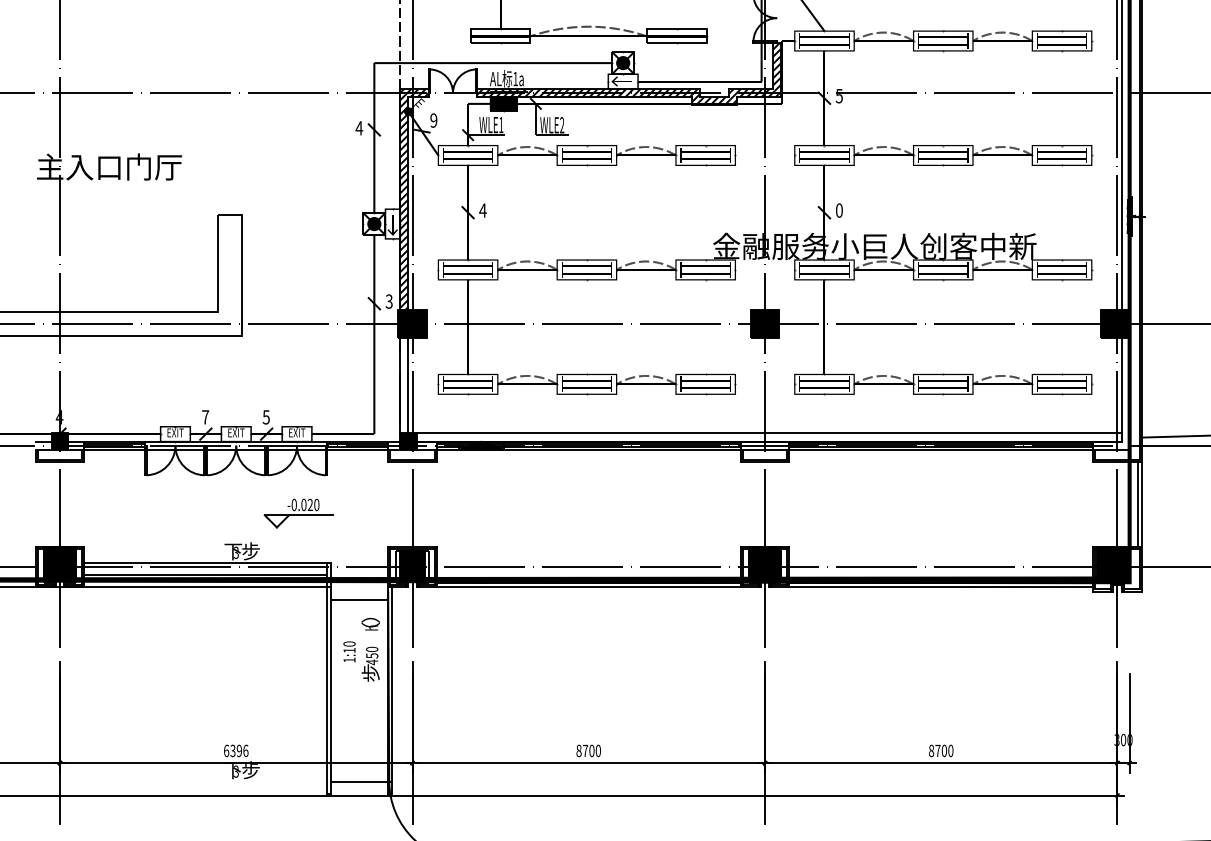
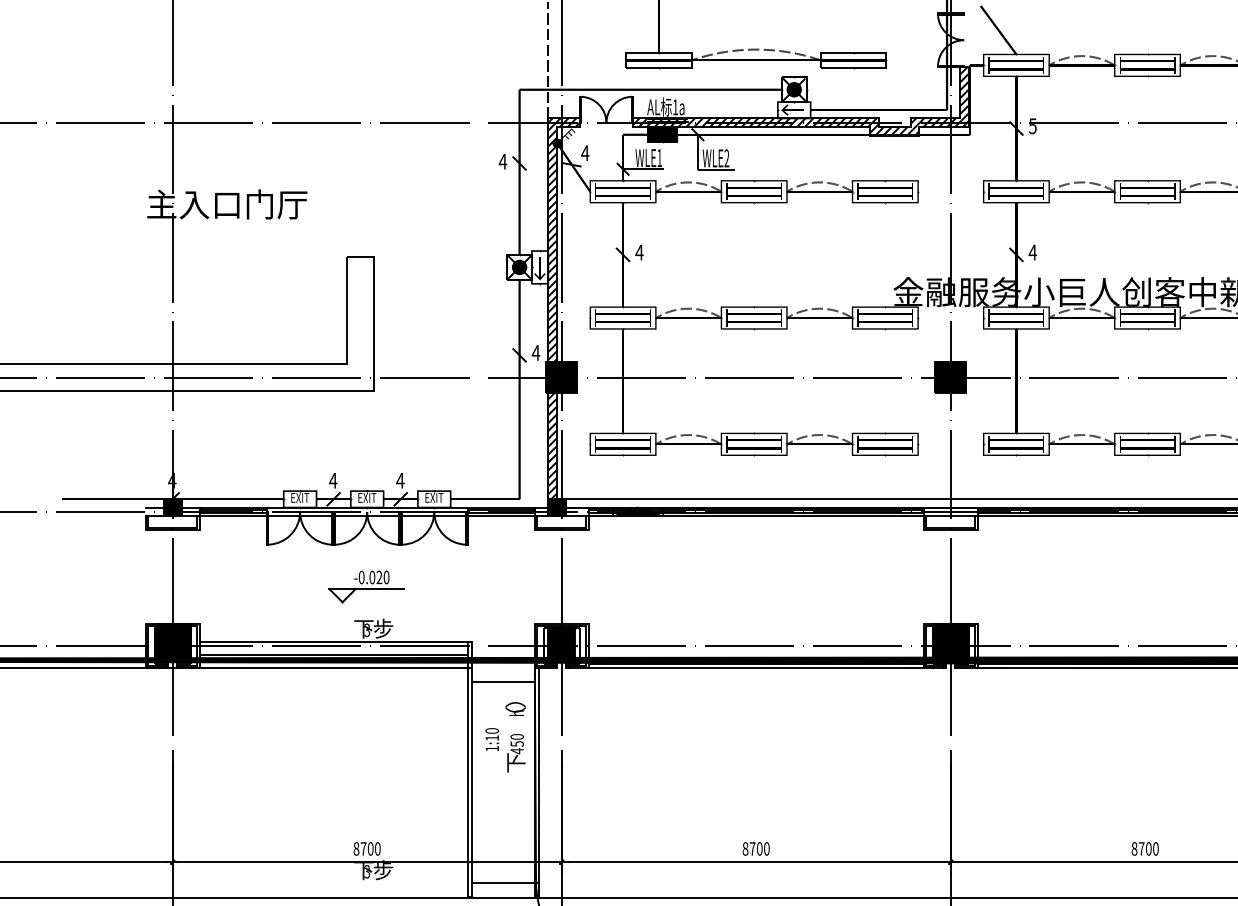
text: (433, 120) -> (584, 153), 9 -> 4
text: (839, 210) -> (1032, 252), 0 -> 4
text: (389, 301) -> (536, 352), 3 -> 4
hatch: (404, 385) -> (552, 445), added
text: (205, 417) -> (333, 480), 7 -> 4
text: (266, 417) -> (400, 480), 5 -> 4
part: (298, 513) -> (366, 586), moved
text: (370, 672) -> (515, 762), 步 -> 下
text: (236, 750) -> (367, 848), 6396 -> 8700

